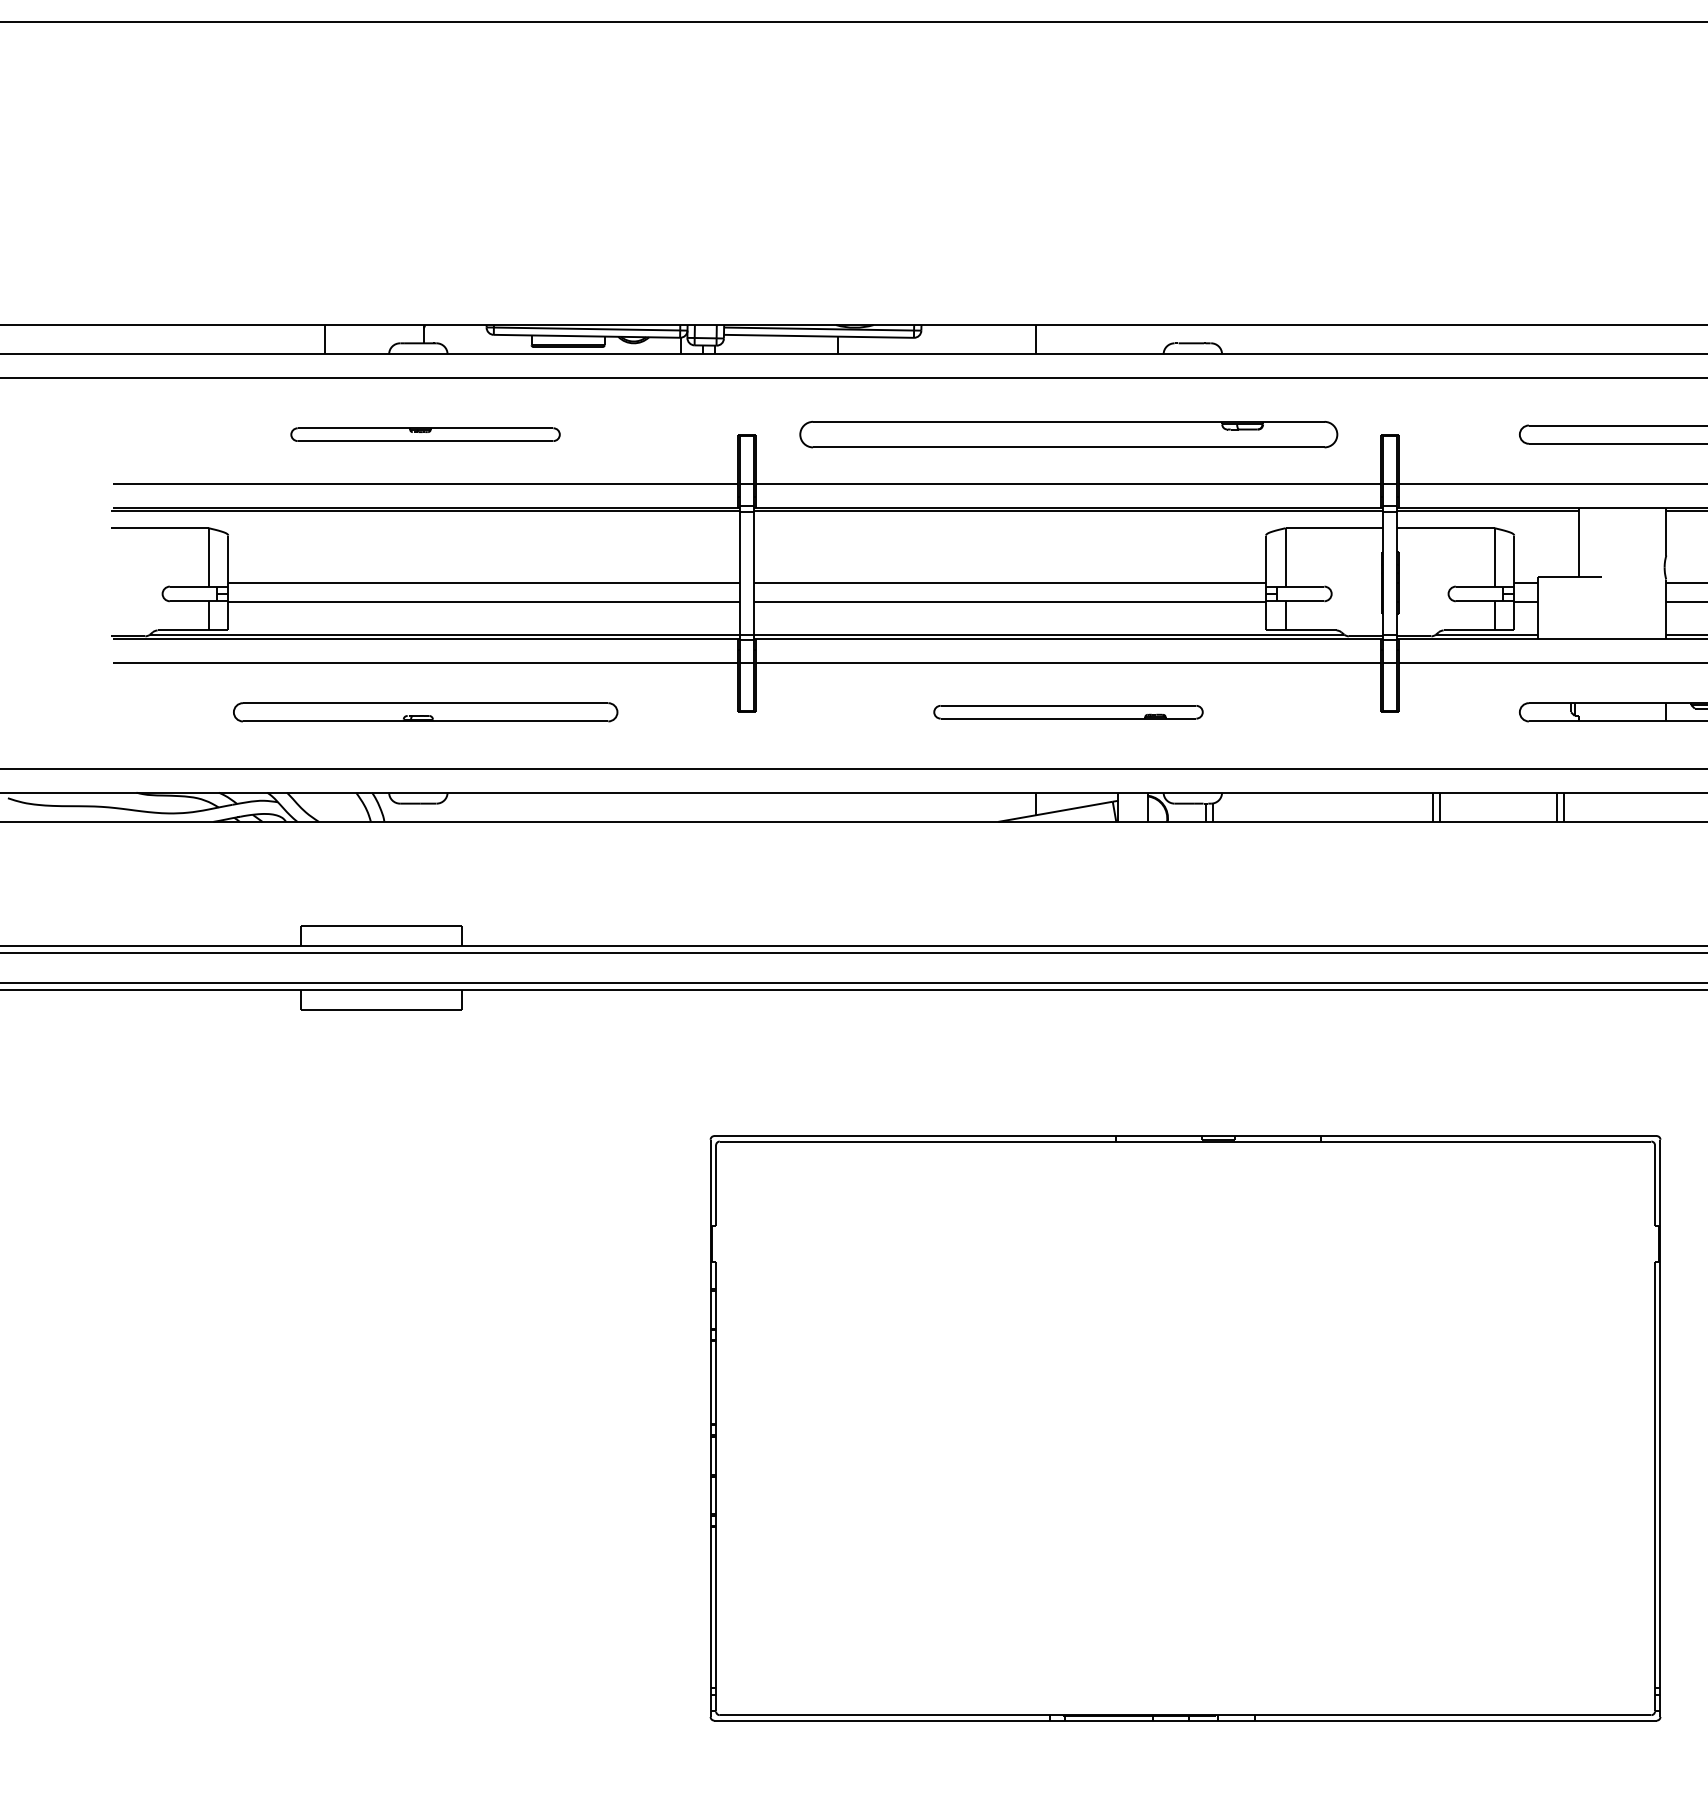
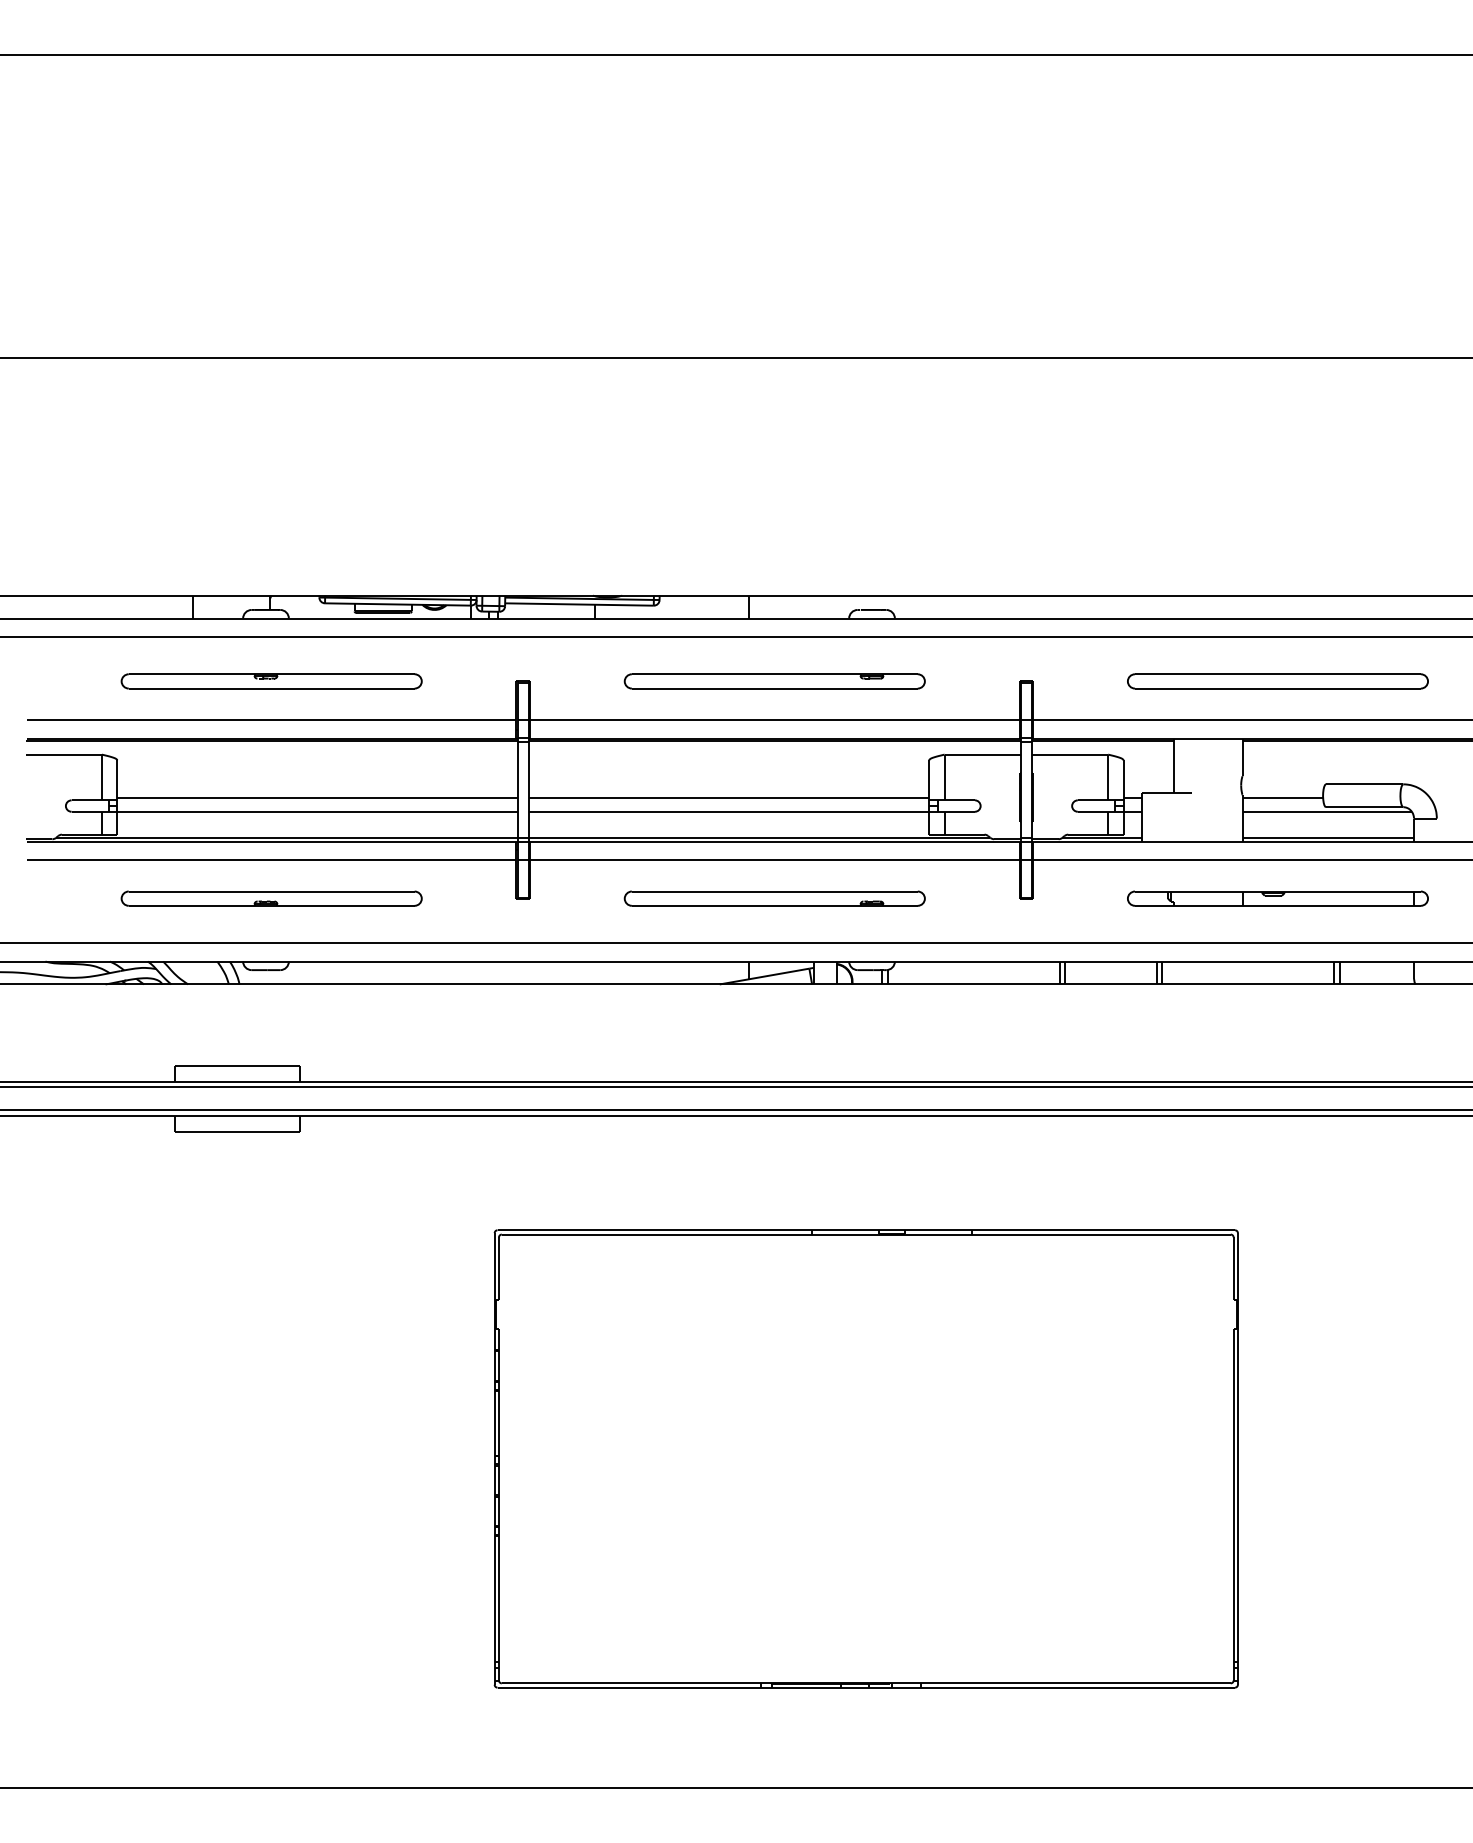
part: (425, 434) -> (271, 681), size x1.43
part: (1068, 434) -> (774, 681), size x0.71
part: (1068, 712) -> (774, 898), size x1.43

